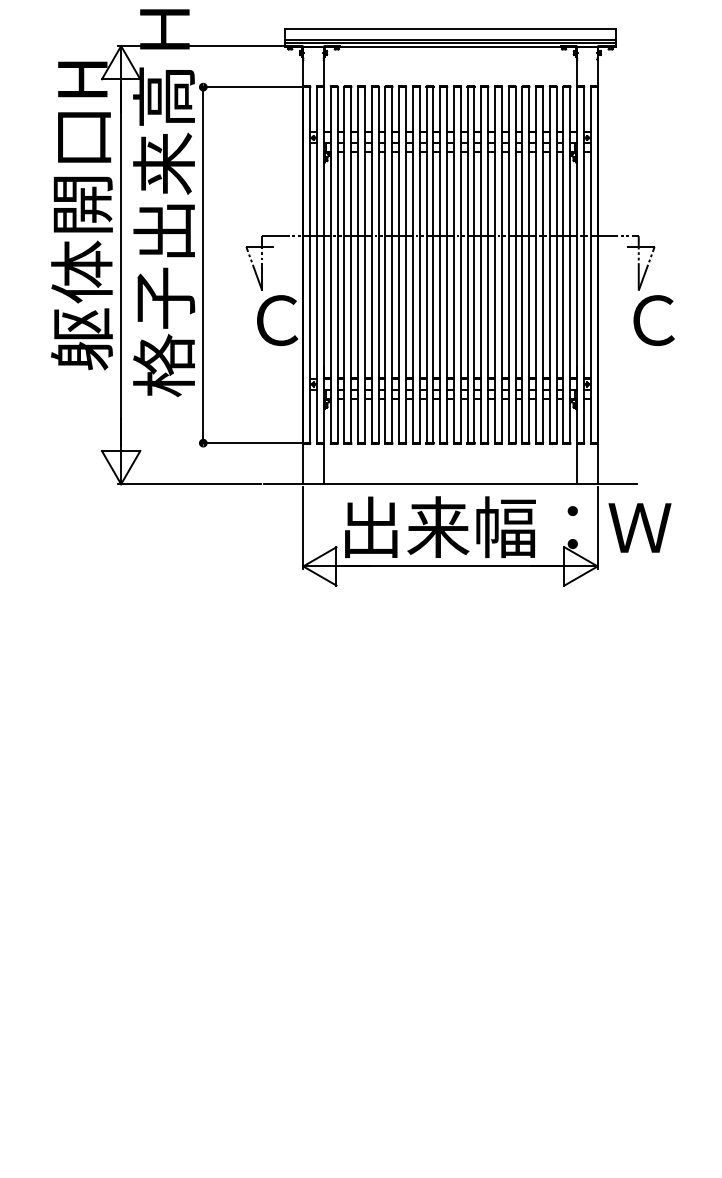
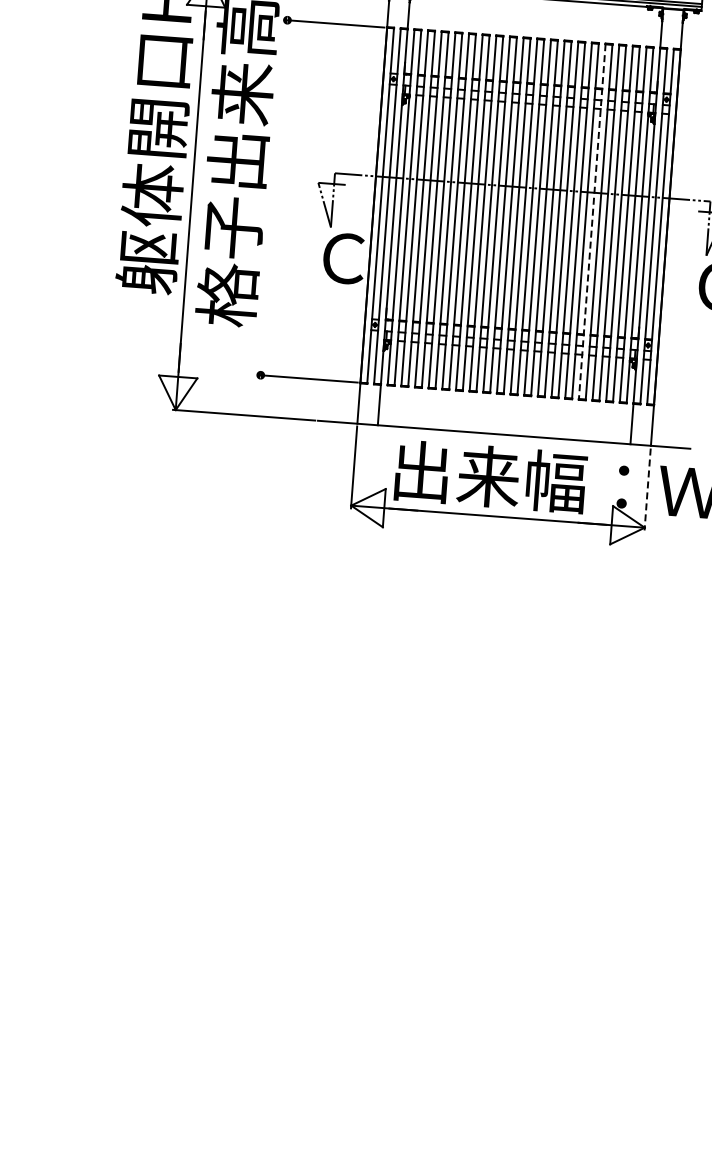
line: (203, 265) -> (274, 198), removed
line: (522, 265) -> (592, 222), solid -> dashed
line: (597, 528) -> (647, 489), solid -> dashed

